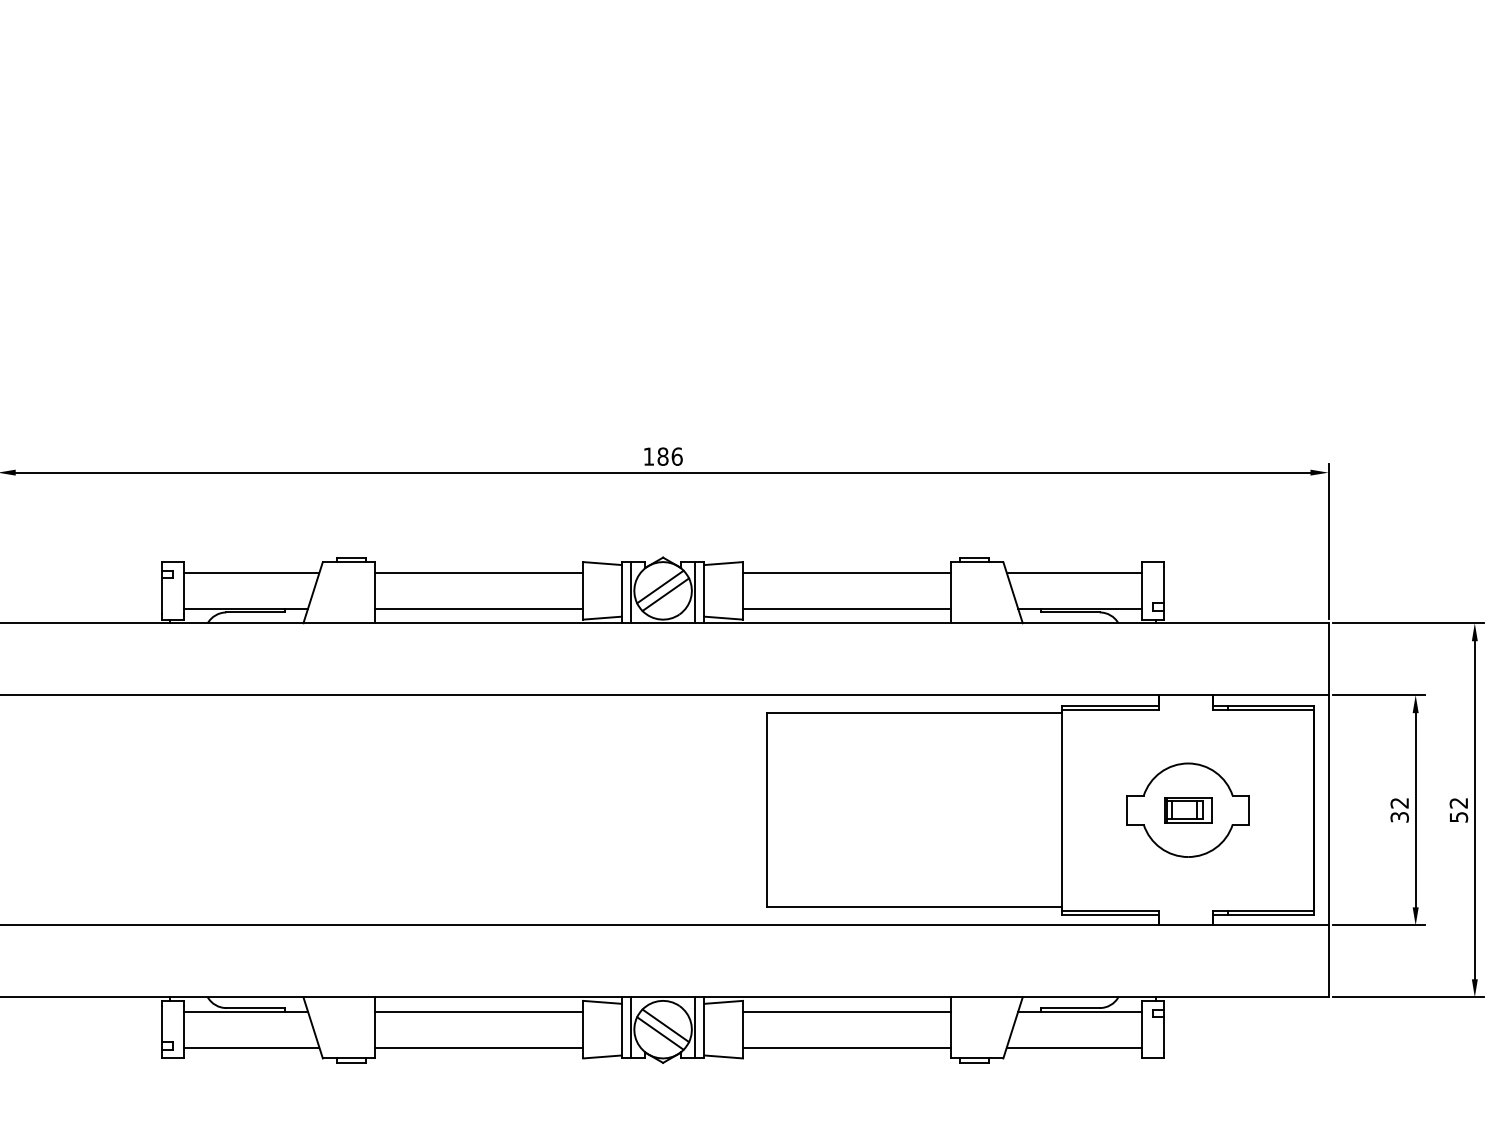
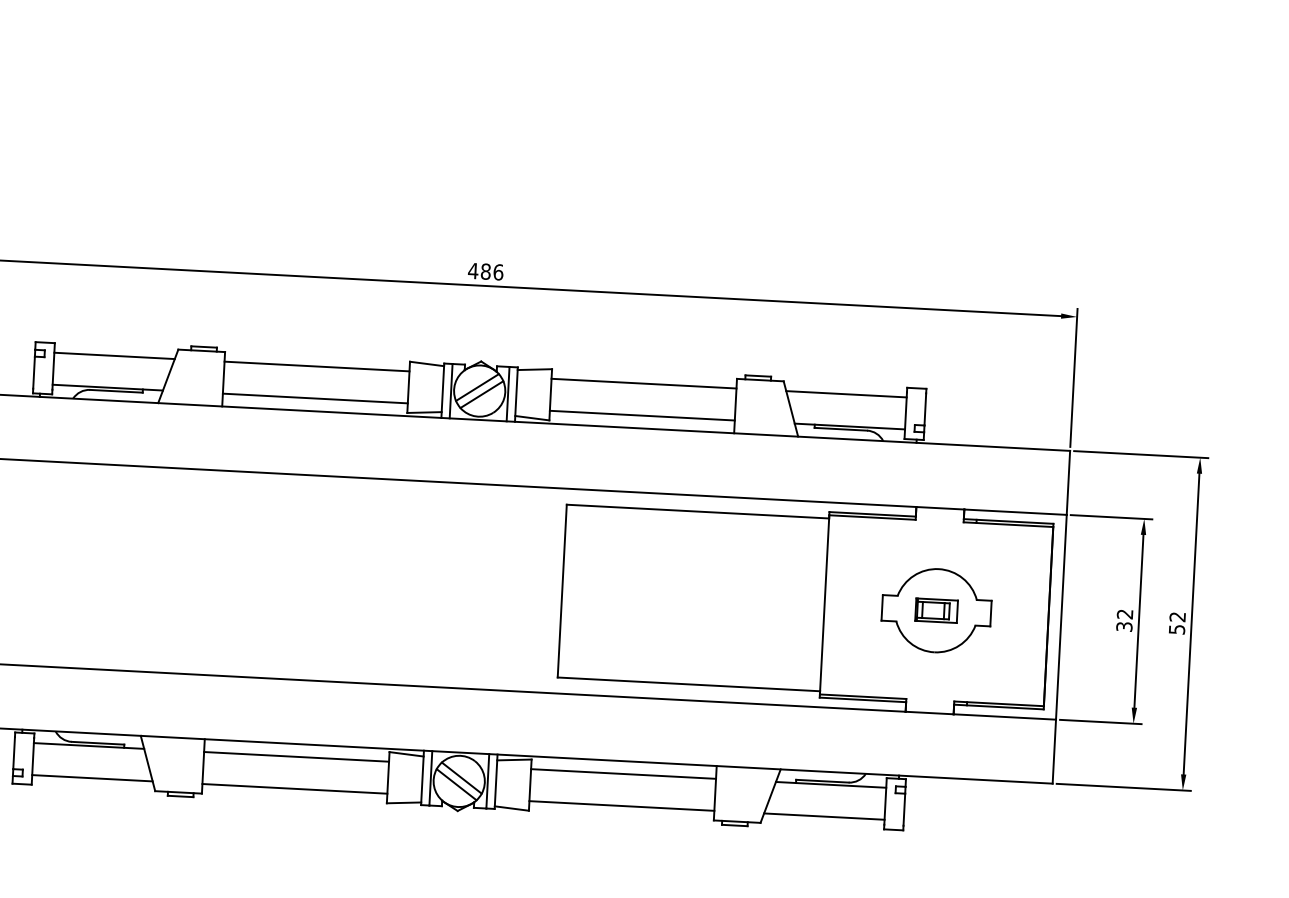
text: (648, 456) -> (472, 270), 186 -> 486

